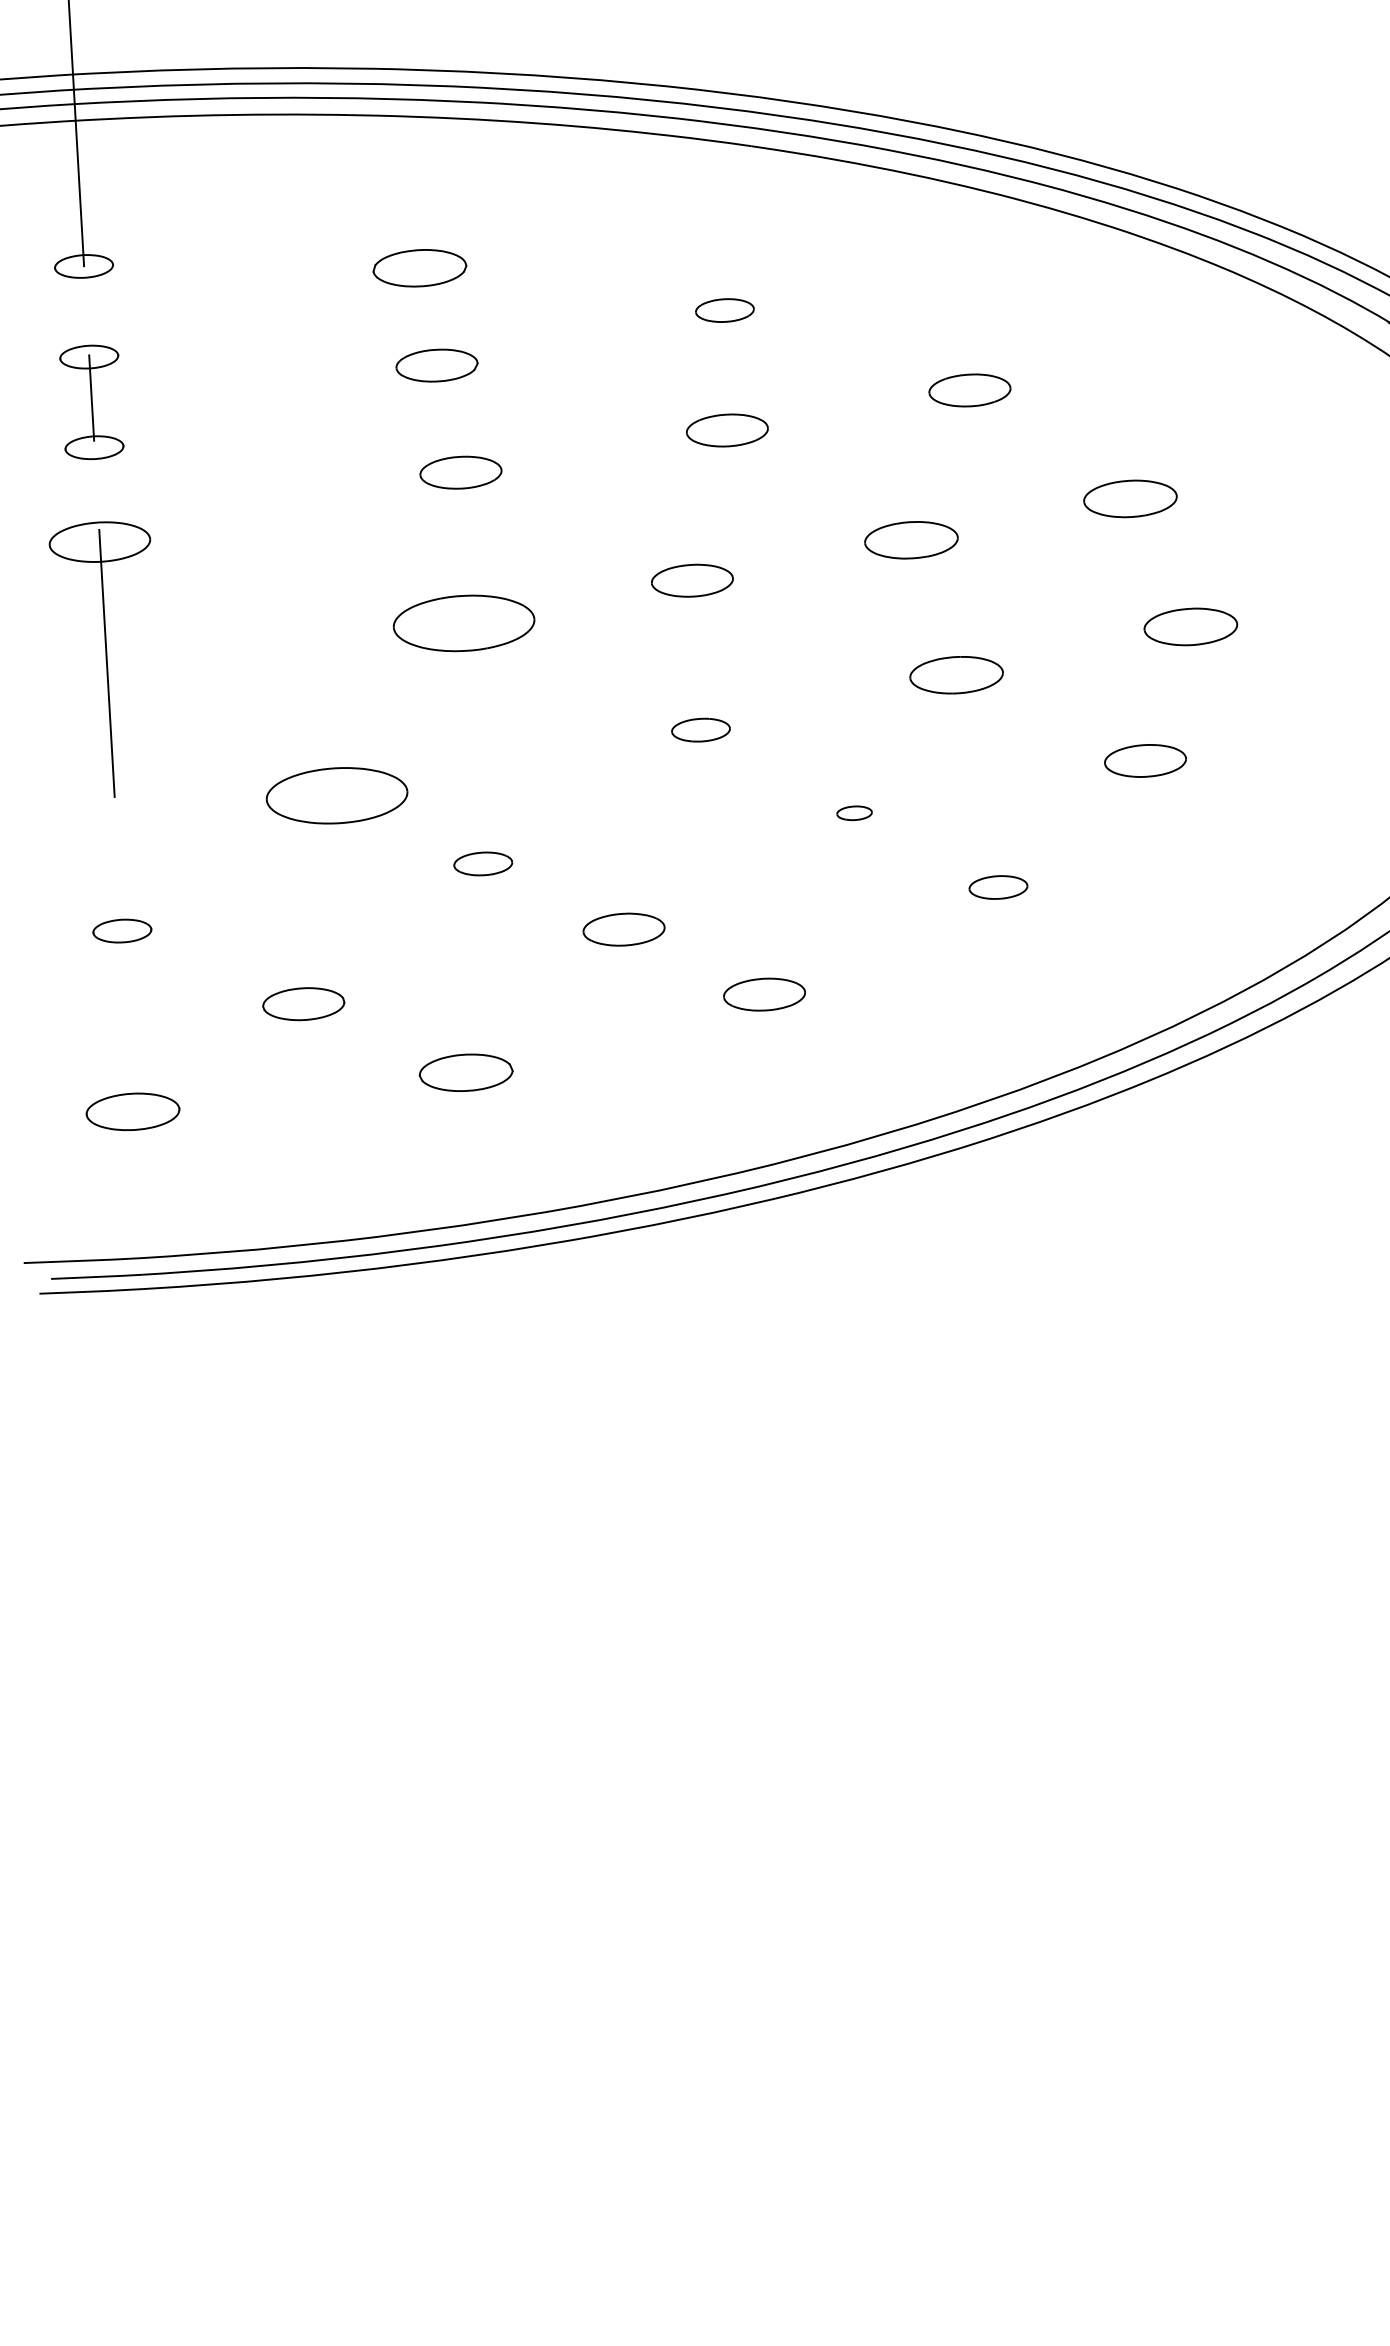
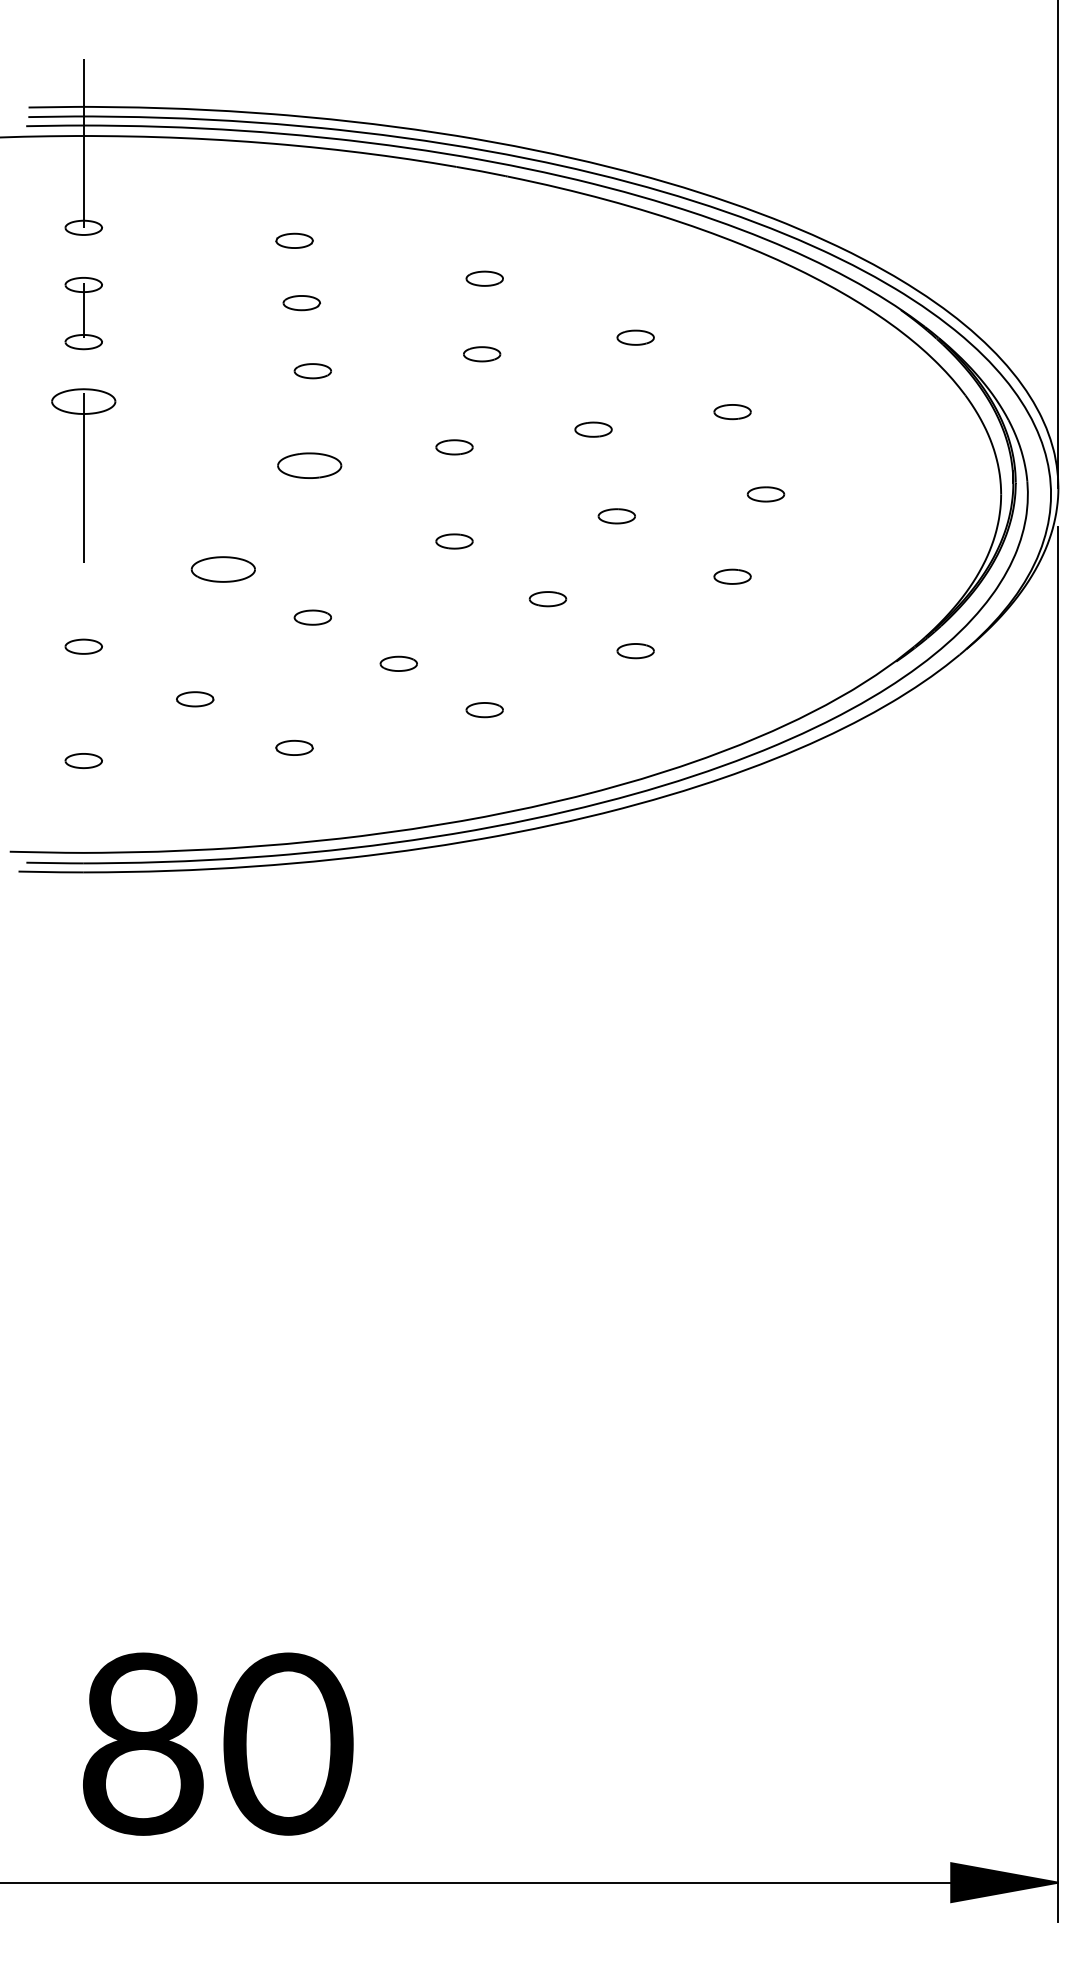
part: (419, 267) -> (294, 240), size x0.62
part: (436, 366) -> (301, 303), size x0.71
part: (969, 389) -> (635, 337), size x0.71
part: (728, 430) -> (482, 354), size x0.71
part: (460, 473) -> (312, 371), size x0.71
part: (1130, 500) -> (732, 412), size x0.62
part: (911, 539) -> (593, 429), size x0.62
part: (692, 581) -> (454, 447), size x0.71
part: (463, 622) -> (309, 465), size x0.71
part: (1190, 627) -> (765, 494), size x0.62
part: (955, 675) -> (616, 516), size x0.62
part: (1145, 760) -> (732, 576), size x0.71
part: (335, 795) -> (222, 569), size x0.71
part: (853, 813) -> (547, 599), size x1.67
part: (623, 928) -> (398, 663), size x0.71
part: (764, 995) -> (484, 710), size x0.71
part: (304, 1004) -> (195, 699), size x0.71
part: (465, 1071) -> (294, 747), size x0.62
part: (132, 1113) -> (83, 761), size x0.62

